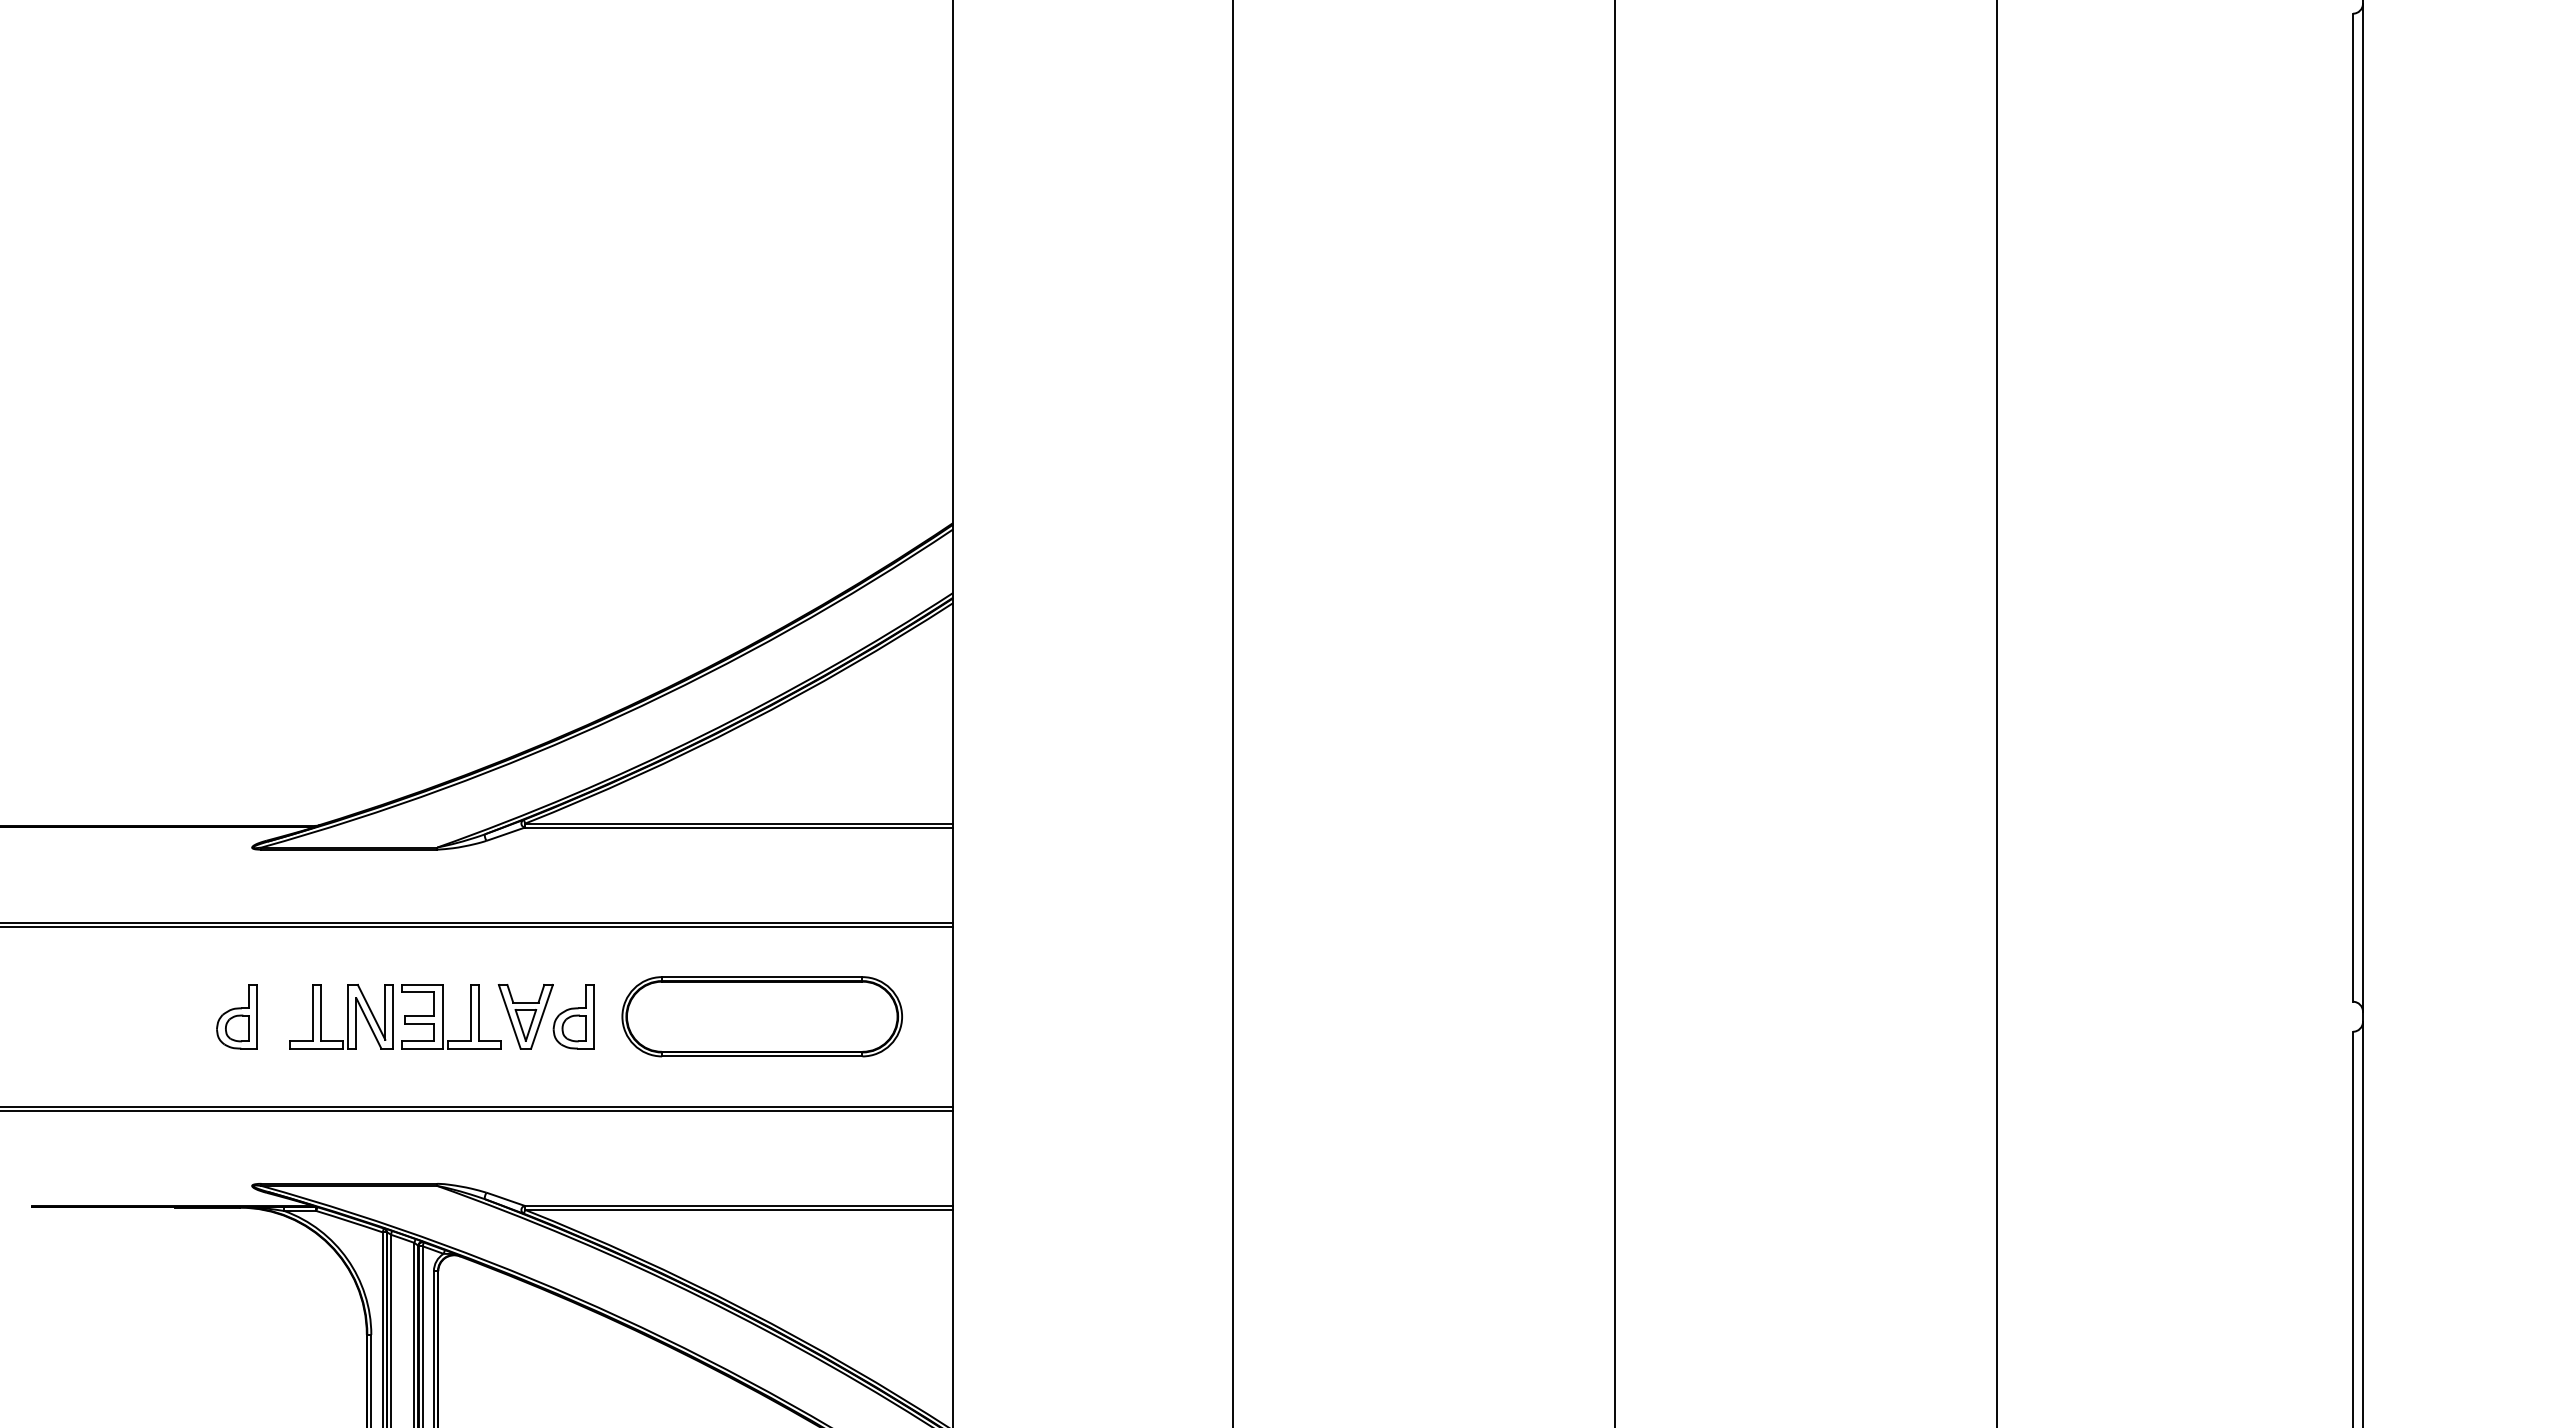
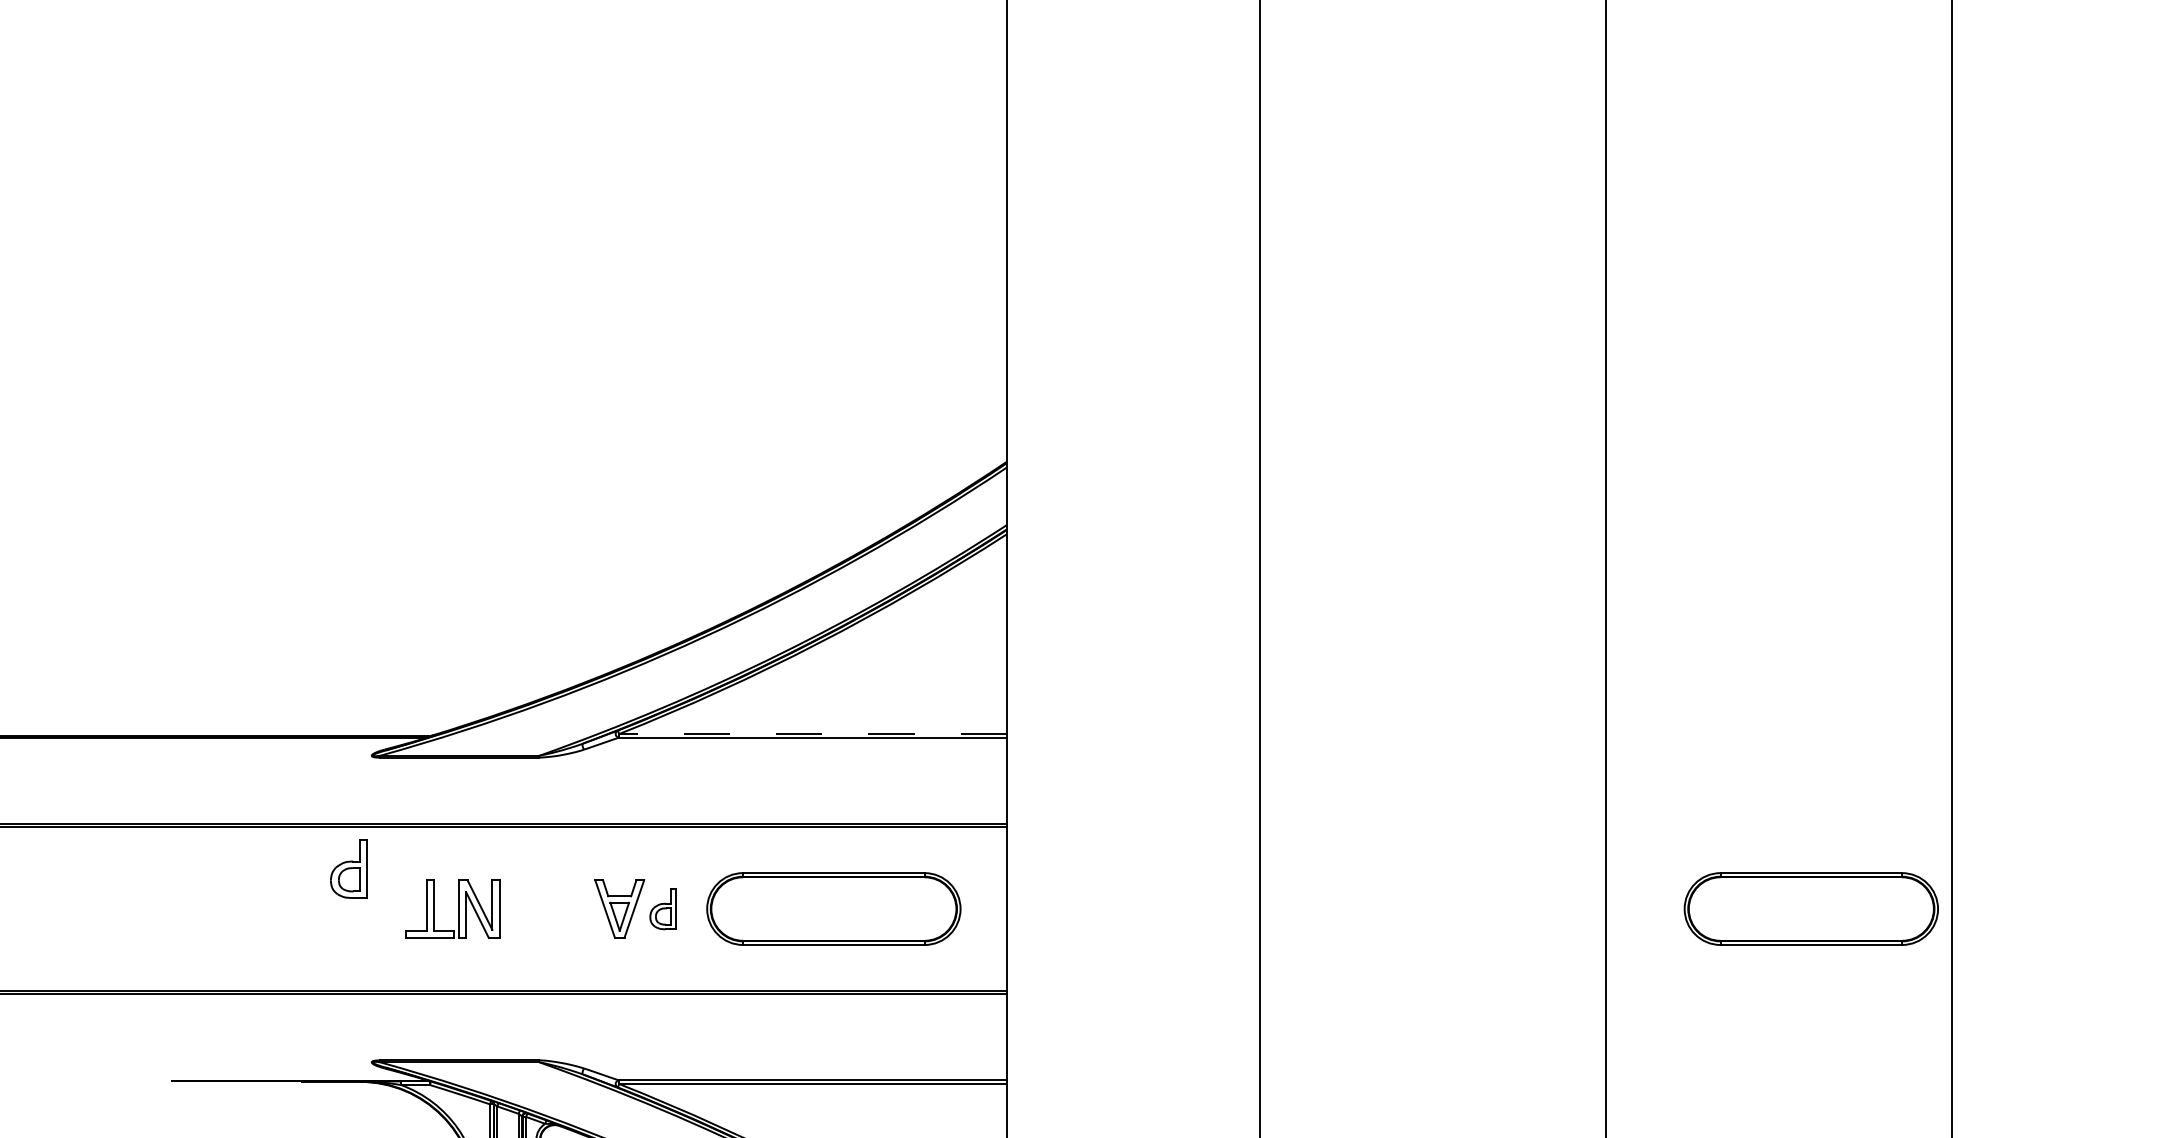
line: (739, 823) -> (813, 733), solid -> dashed
part: (236, 1016) -> (348, 868), moved
part: (443, 1016) -> (545, 908), removed
part: (573, 1016) -> (662, 908), size x0.7
part: (1840, 1016) -> (1810, 908), added

